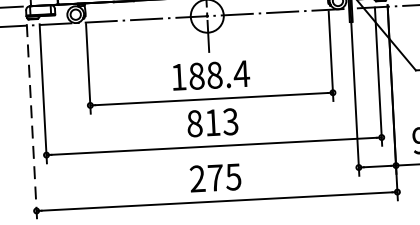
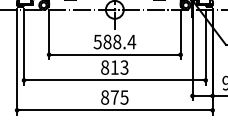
text: (178, 76) -> (97, 41), 188.4 -> 588.4
line: (32, 120) -> (17, 61), dashed -> solid
text: (198, 178) -> (105, 97), 275 -> 875

